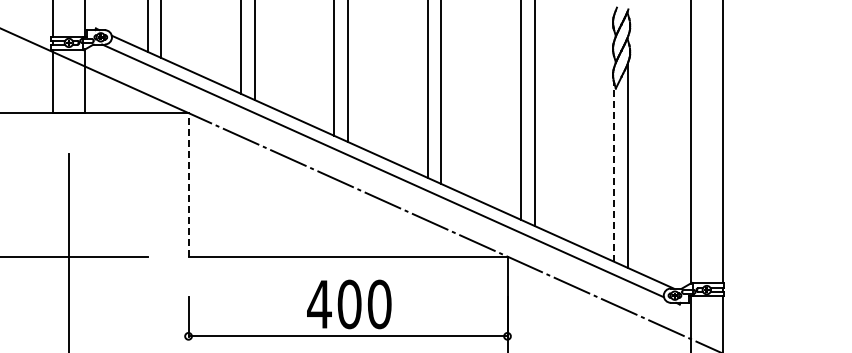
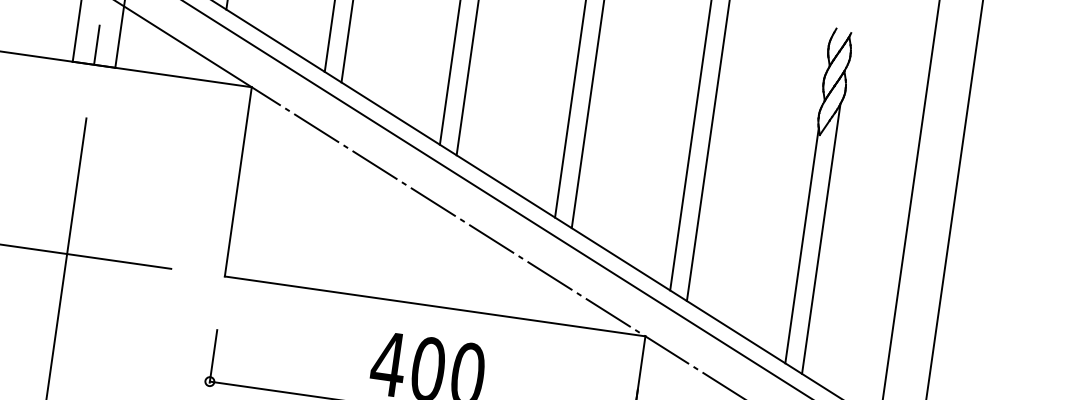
line: (68, 97) -> (96, 44), added
line: (614, 172) -> (802, 245), dashed -> solid
line: (188, 184) -> (238, 181), dashed -> solid

